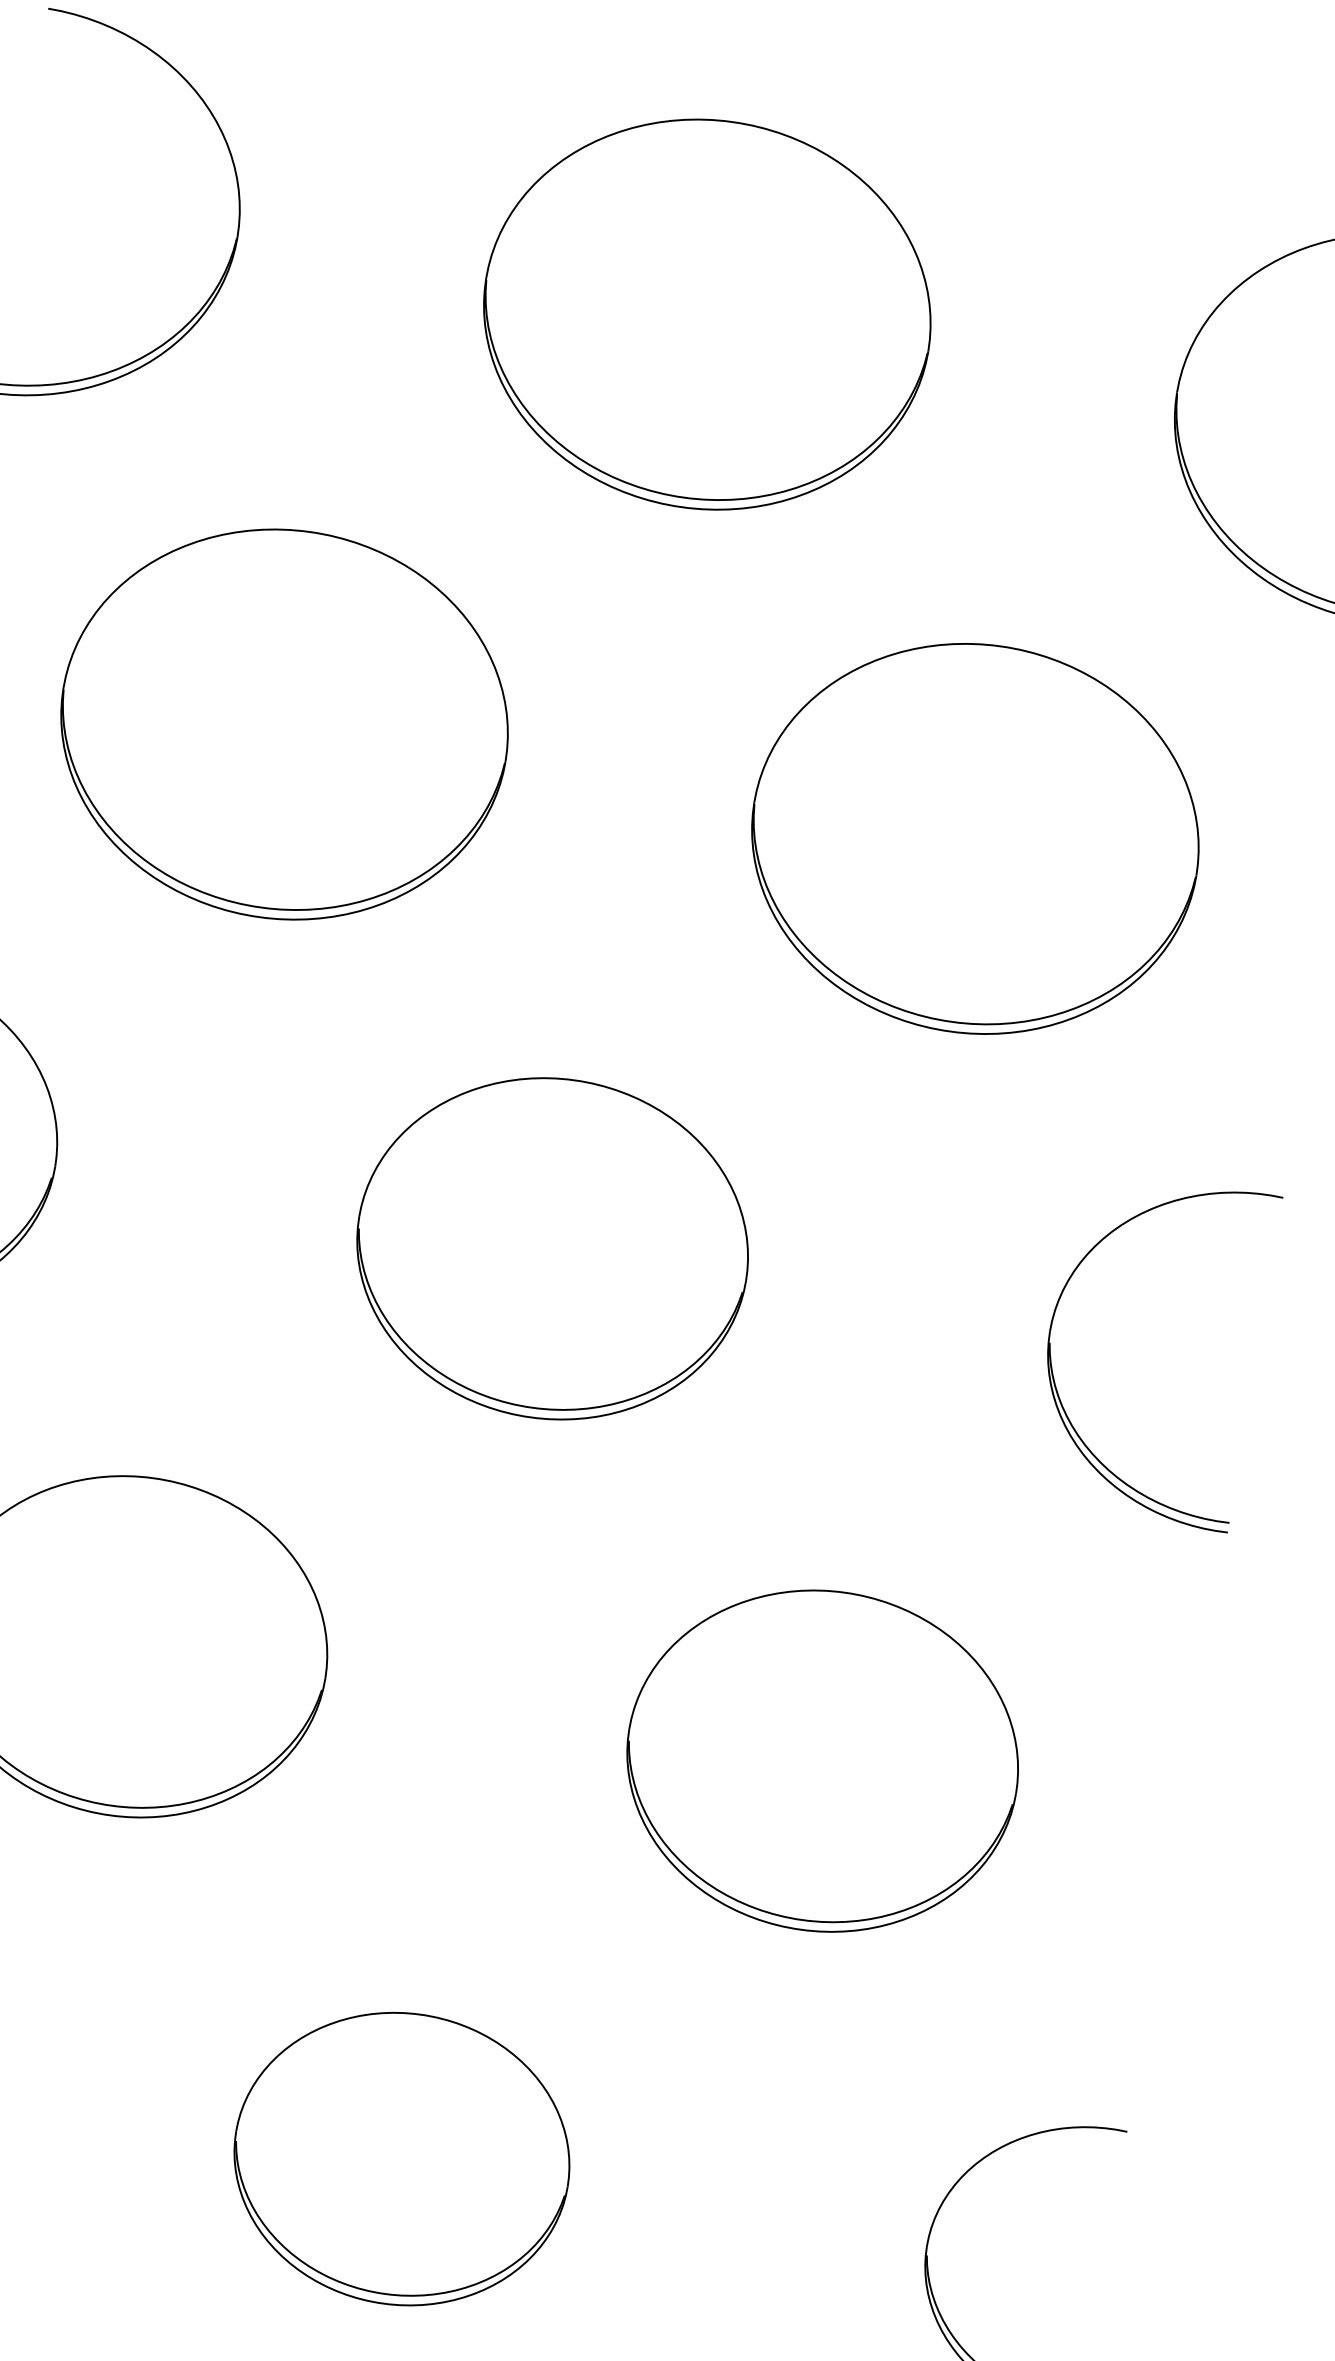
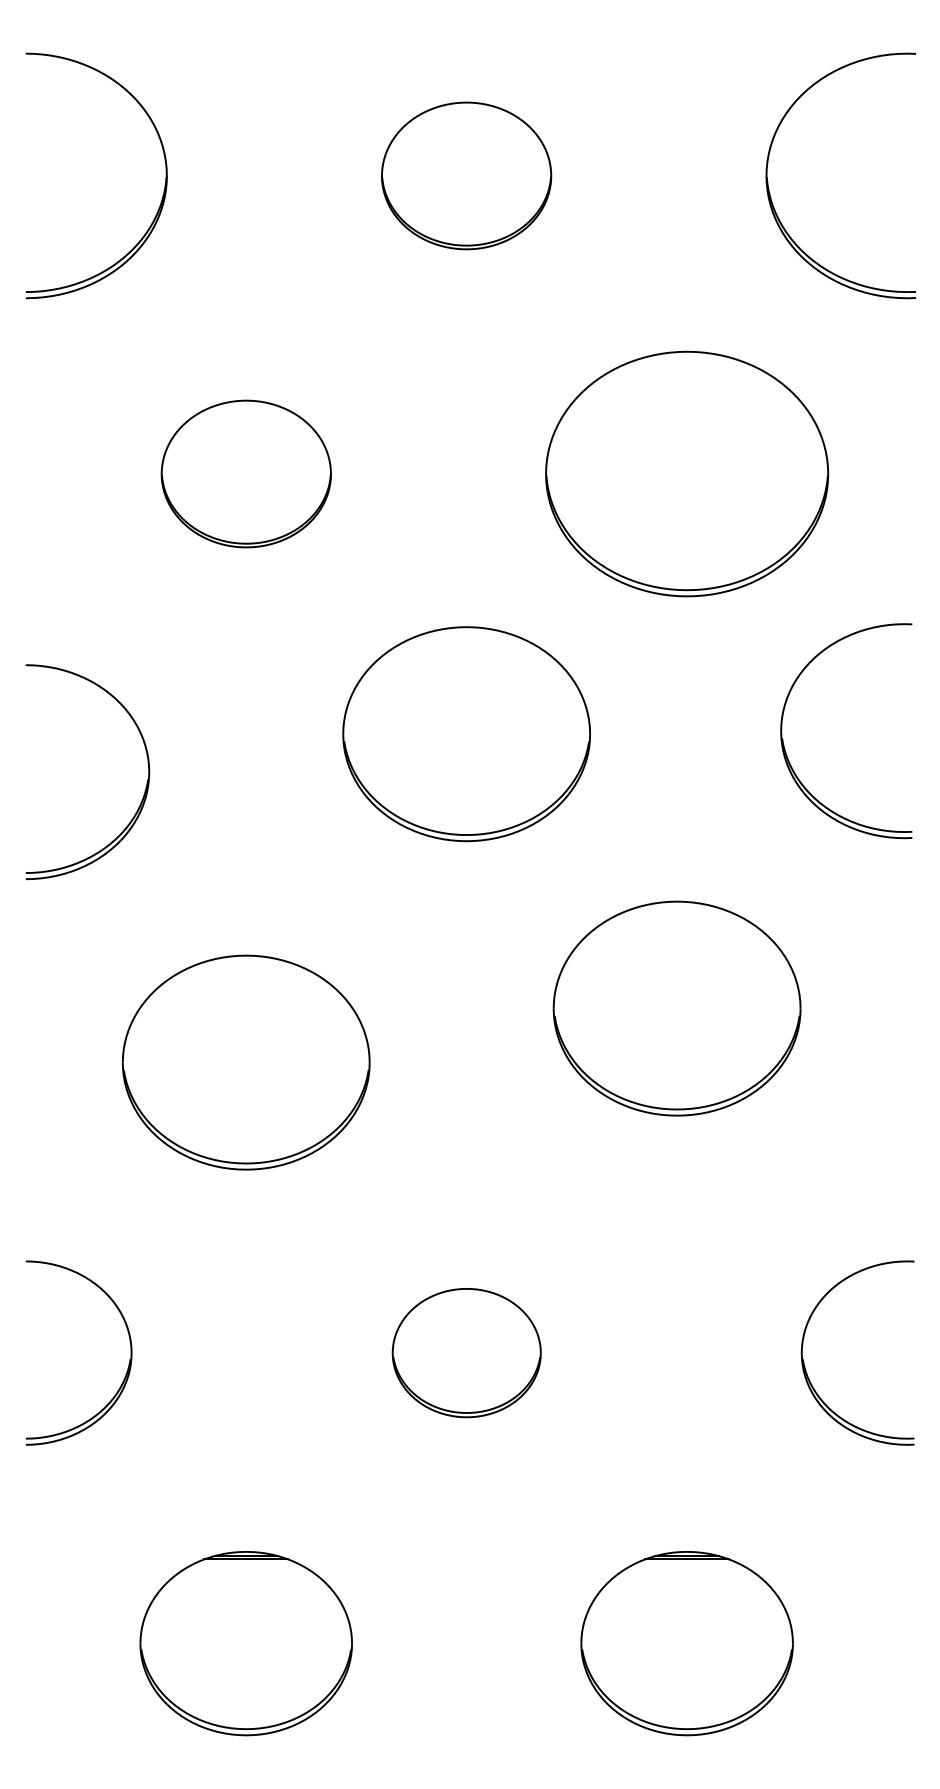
part: (707, 313) -> (466, 175), size x0.6
part: (285, 723) -> (246, 473), size x0.6
part: (552, 1249) -> (466, 734), moved
part: (1052, 1359) -> (785, 748), moved
part: (821, 1760) -> (676, 1008), moved
part: (401, 2158) -> (466, 1352), size x0.7

